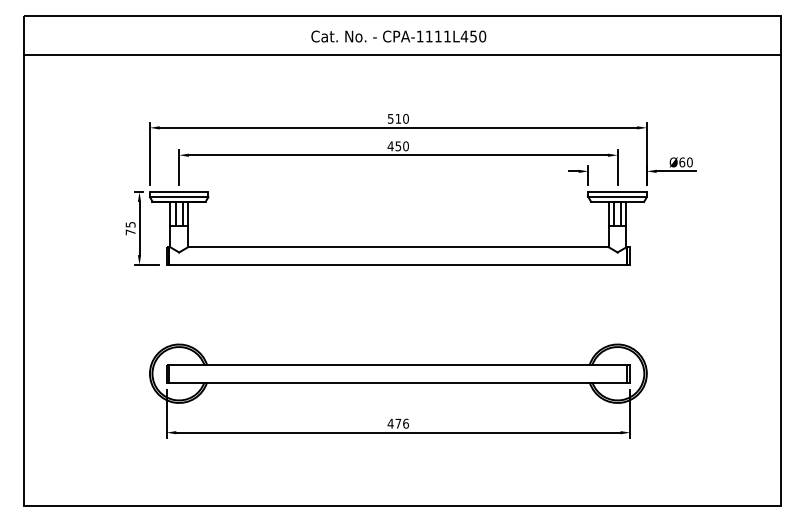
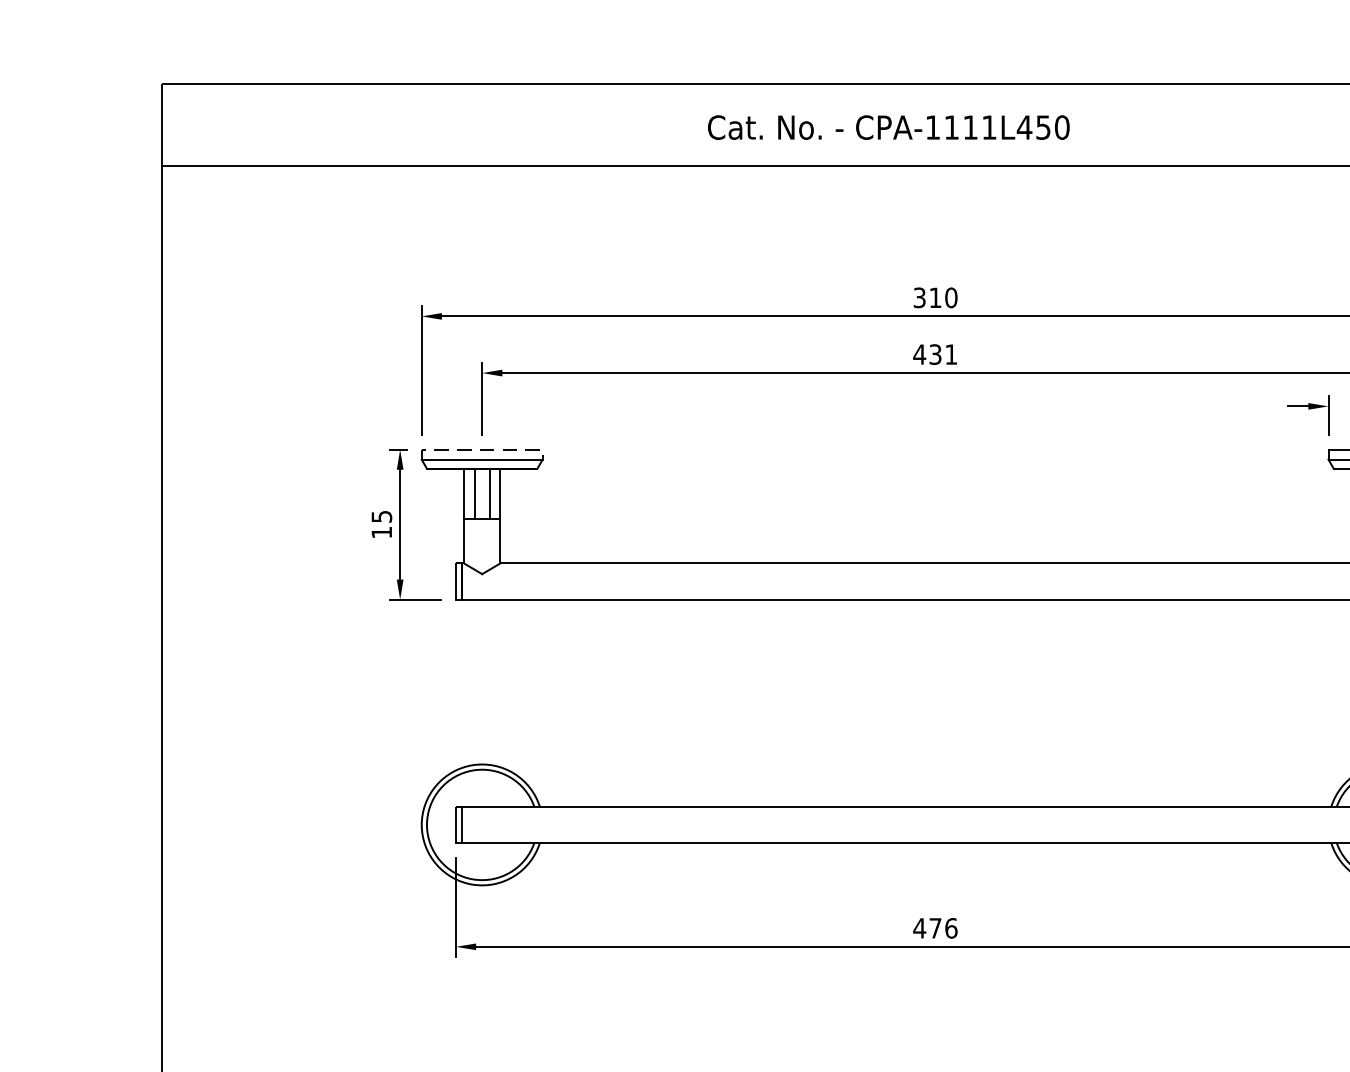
text: (398, 36) -> (888, 127), moved
text: (390, 117) -> (919, 294), 510 -> 310
text: (401, 146) -> (941, 354), 450 -> 431
line: (179, 192) -> (482, 450), solid -> dashed
text: (130, 232) -> (381, 532), 75 -> 15

